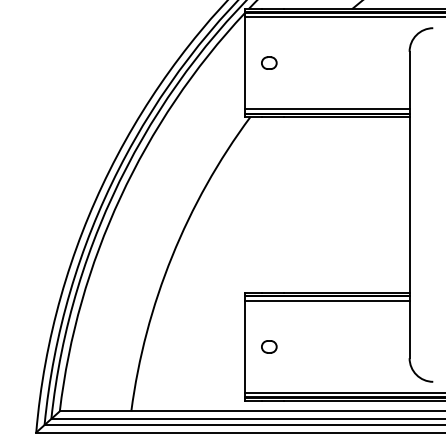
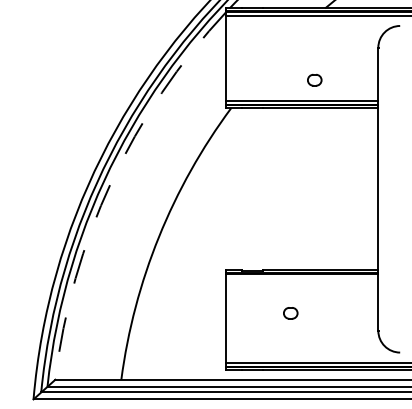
part: (269, 62) -> (314, 79), moved
arc: (120, 197) -> (111, 182), solid -> dashed
line: (327, 300) -> (302, 277), removed
part: (269, 347) -> (290, 313), moved

